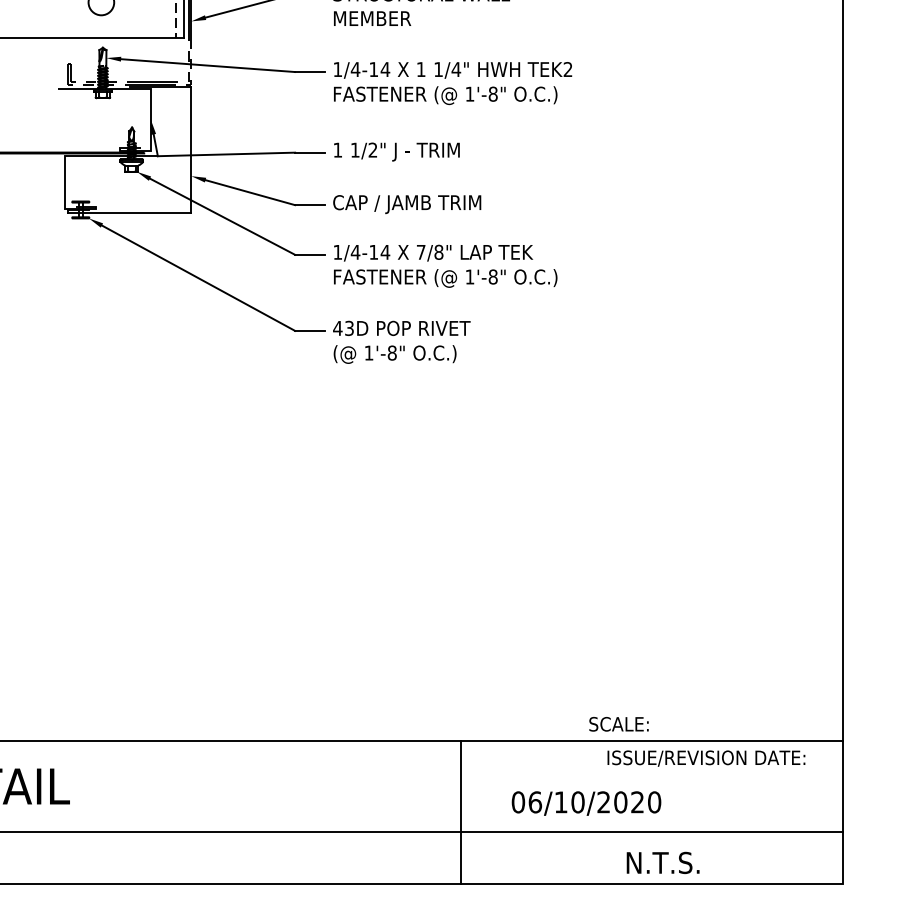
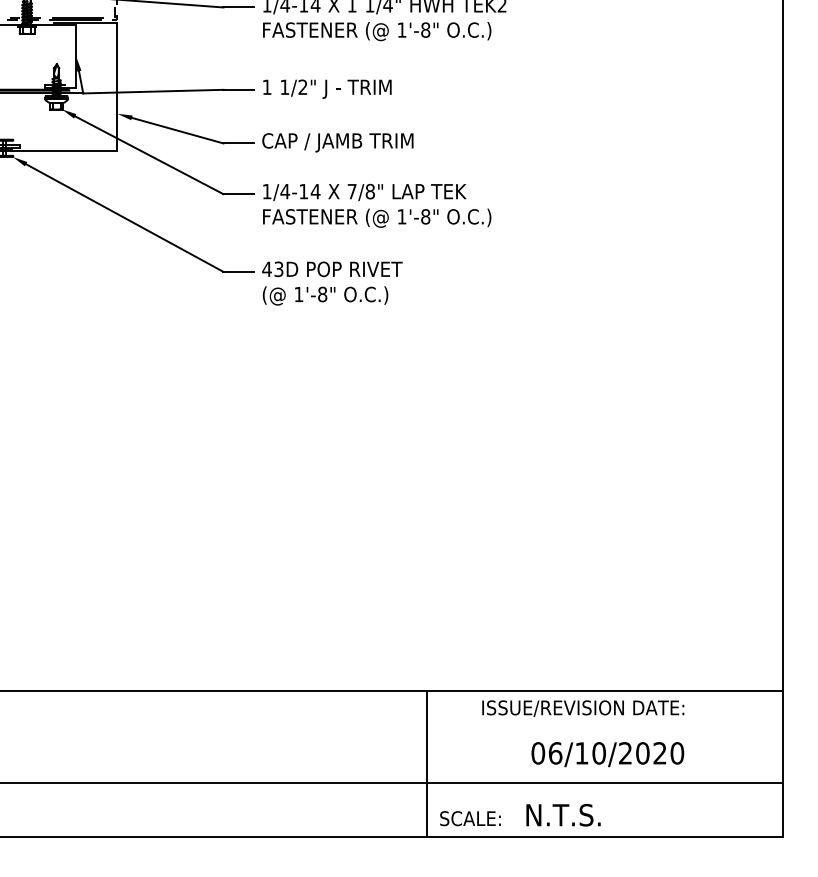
text: (618, 724) -> (469, 818), moved
text: (706, 758) -> (583, 708), moved
text: (586, 803) -> (607, 754), moved
line: (460, 812) -> (427, 763), moved
text: (662, 862) -> (562, 814), moved

